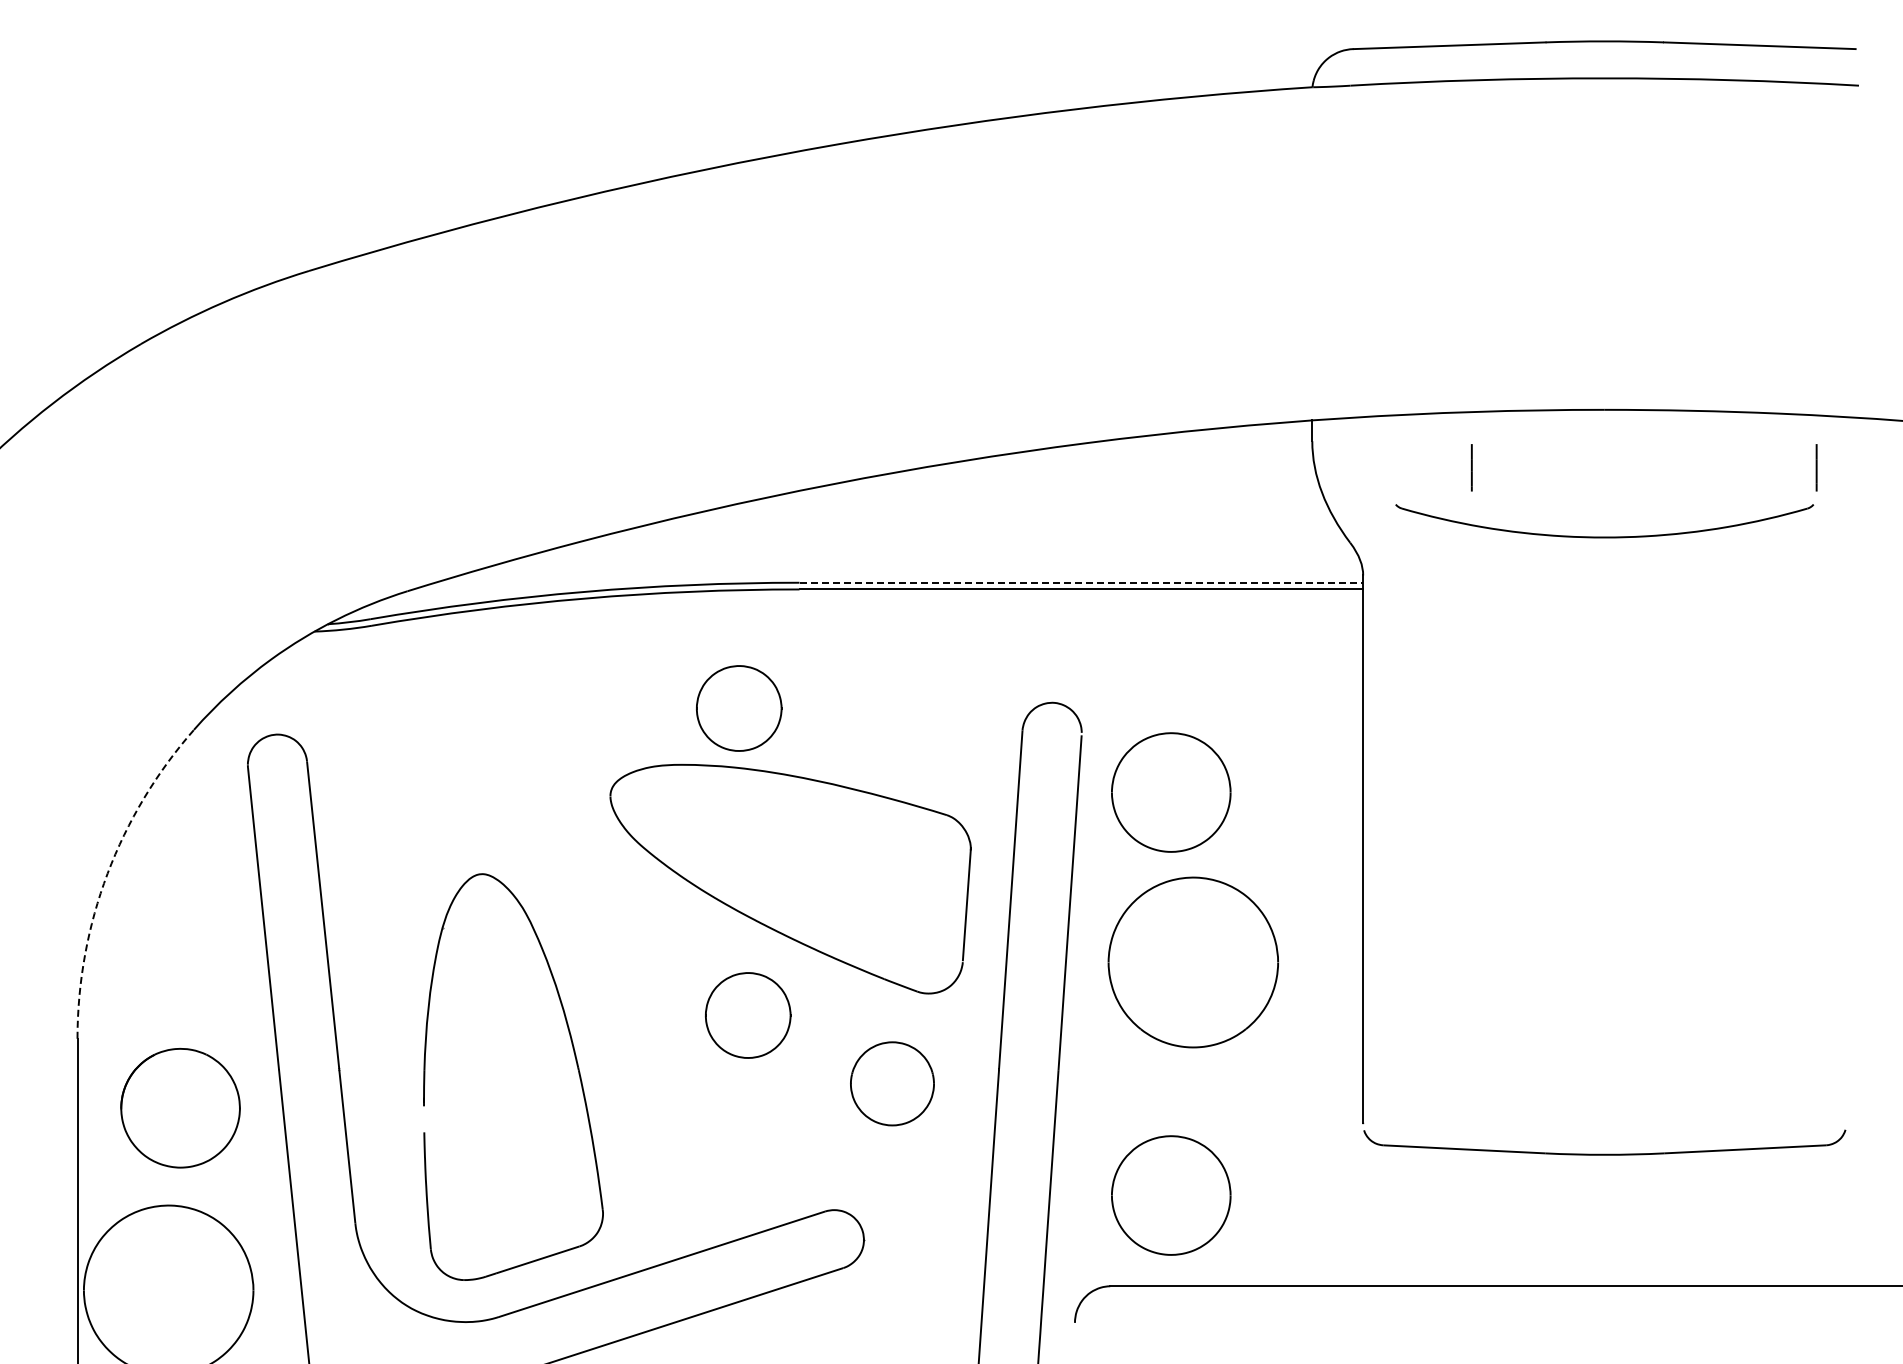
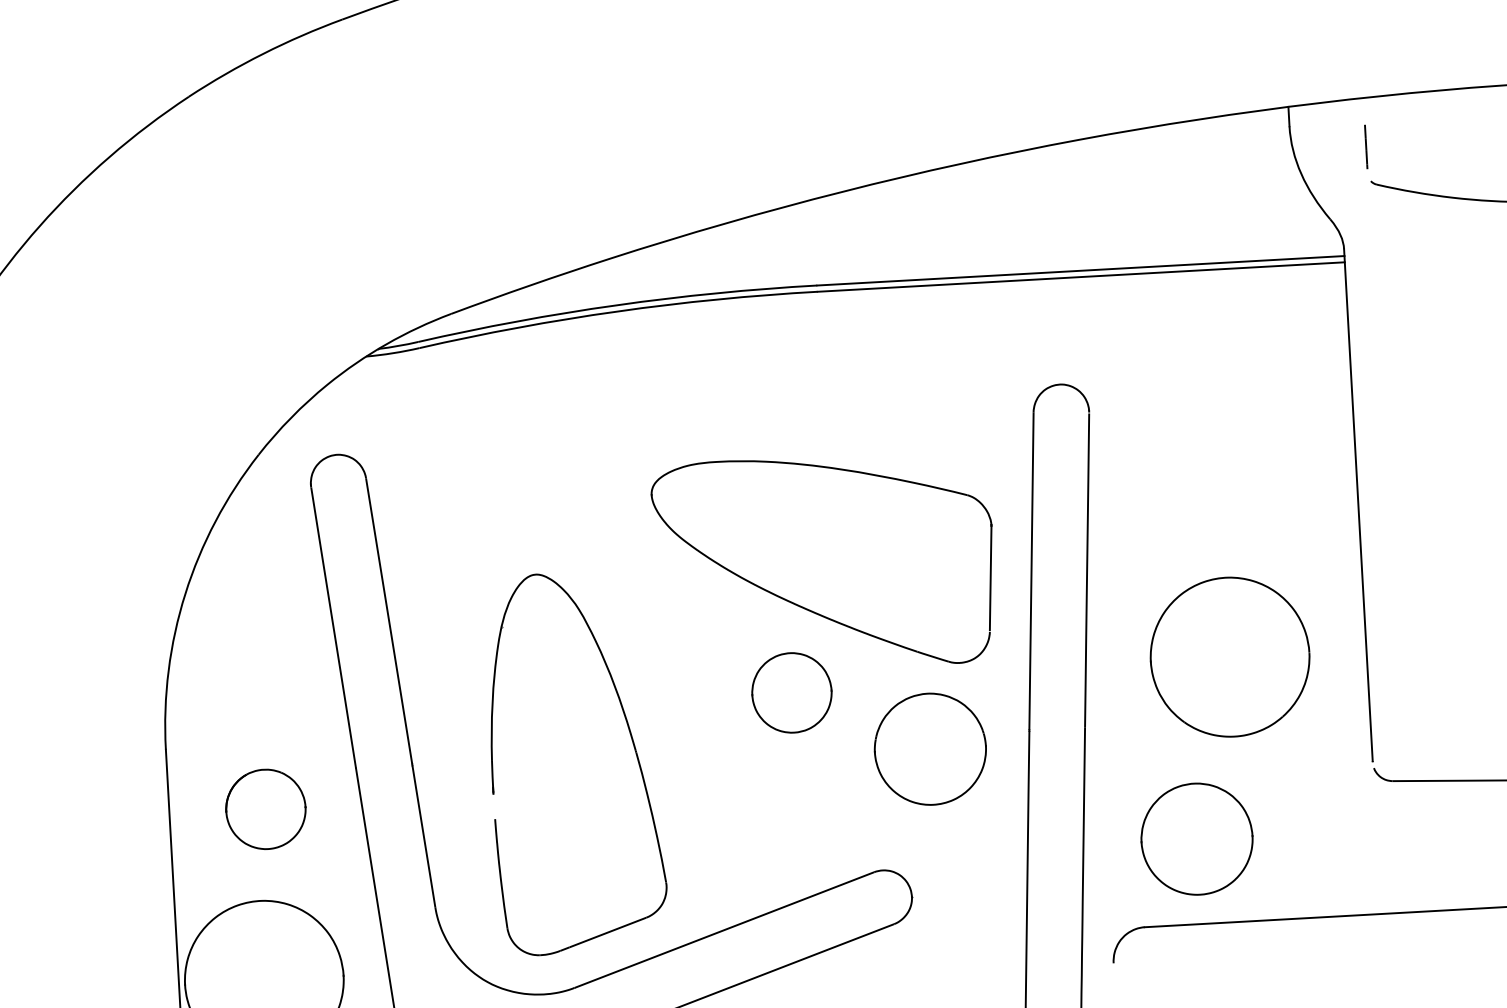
line: (1471, 467) -> (1365, 146), moved
line: (1081, 582) -> (1081, 270), dashed -> solid
part: (739, 708) -> (767, 406), removed
part: (1171, 792) -> (1176, 462), removed
arc: (107, 873) -> (185, 593), dashed -> solid
part: (1192, 962) -> (1229, 657), moved
part: (892, 1083) -> (930, 748), size x1.43
part: (180, 1108) -> (265, 809), size x0.71

